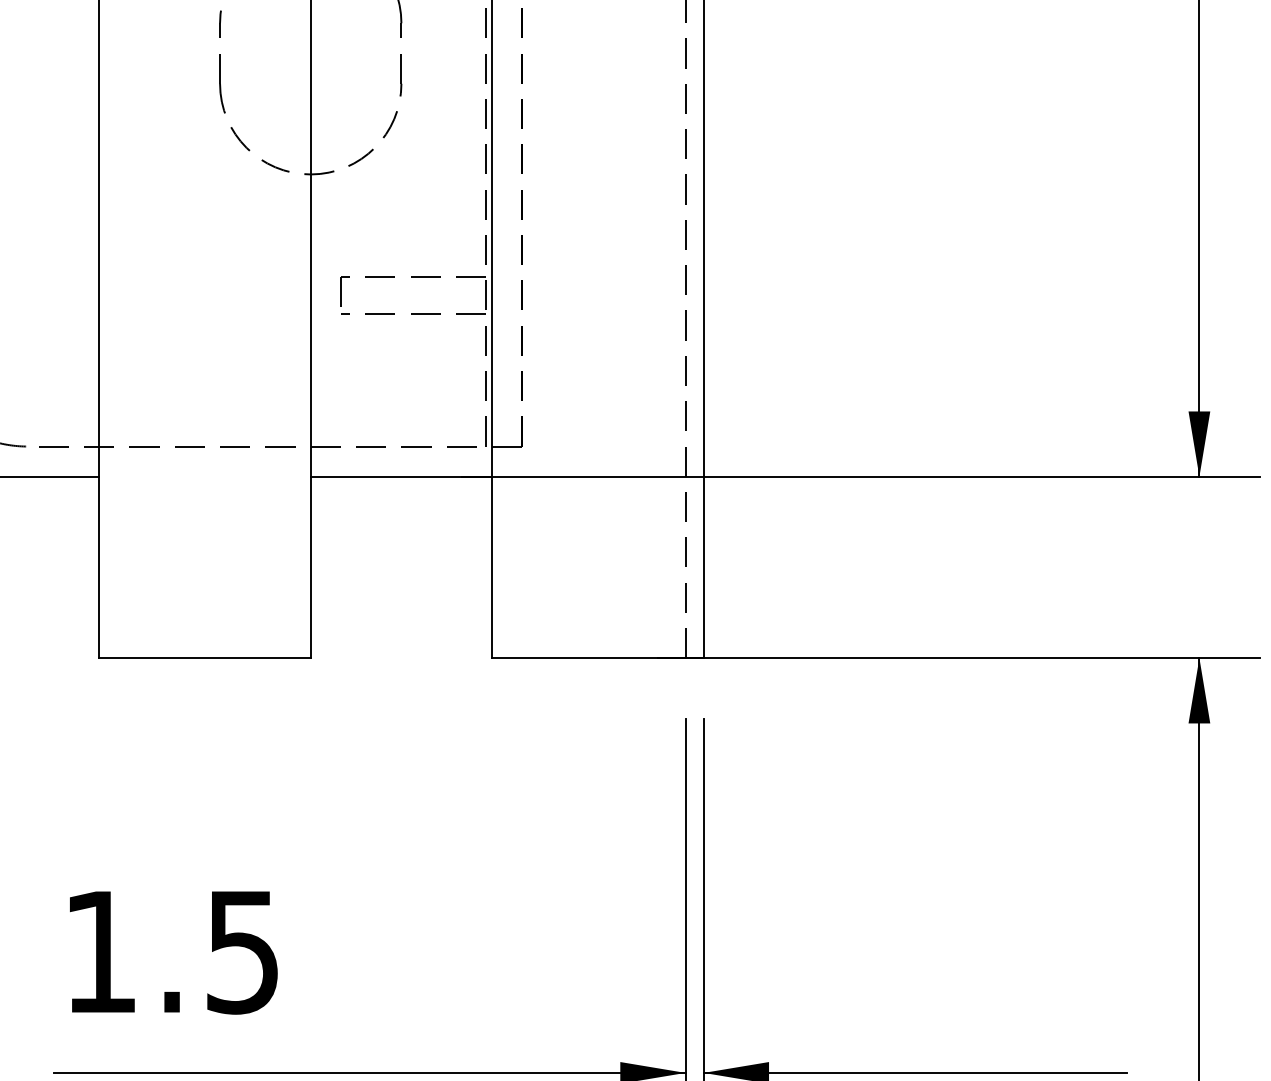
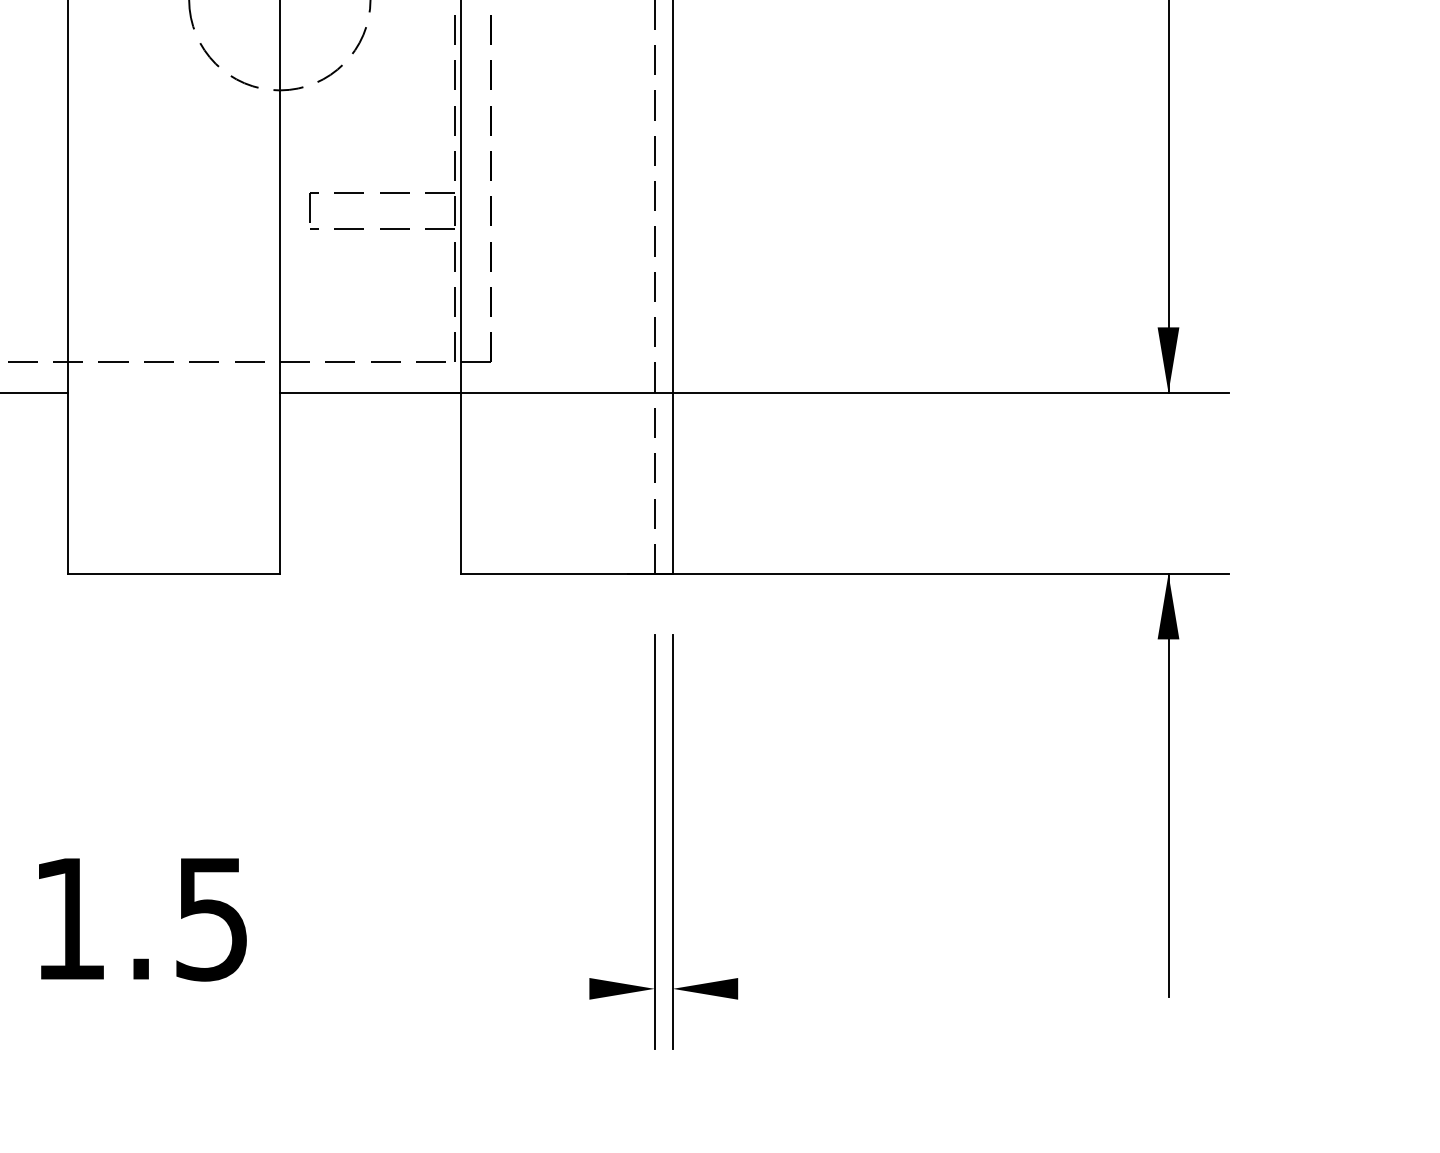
text: (173, 952) -> (142, 919), moved
line: (369, 1072) -> (338, 988), removed
line: (915, 1072) -> (884, 988), removed

